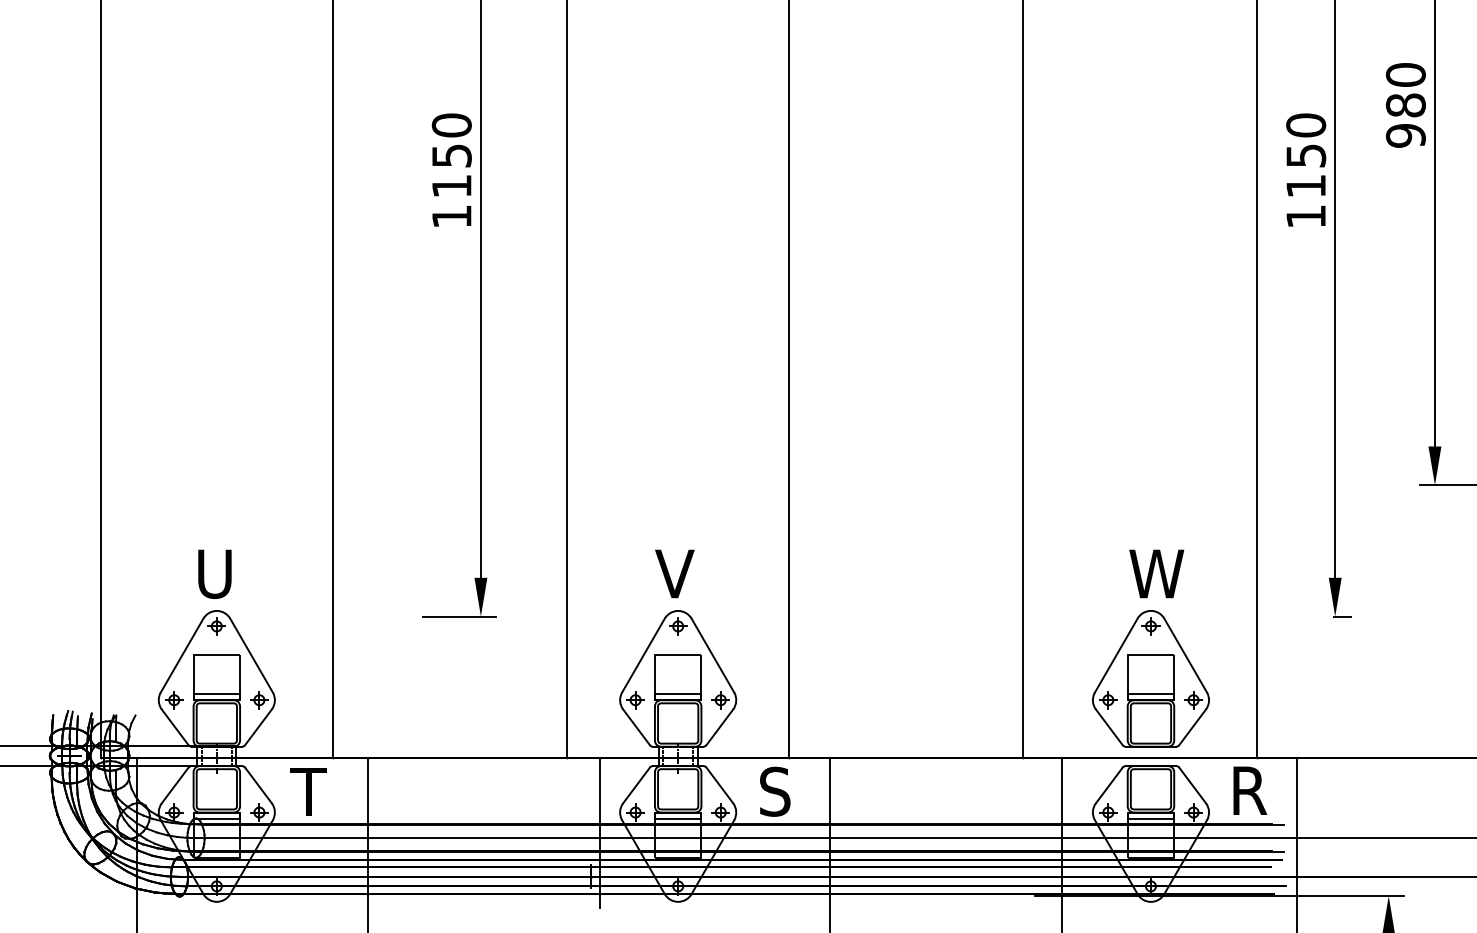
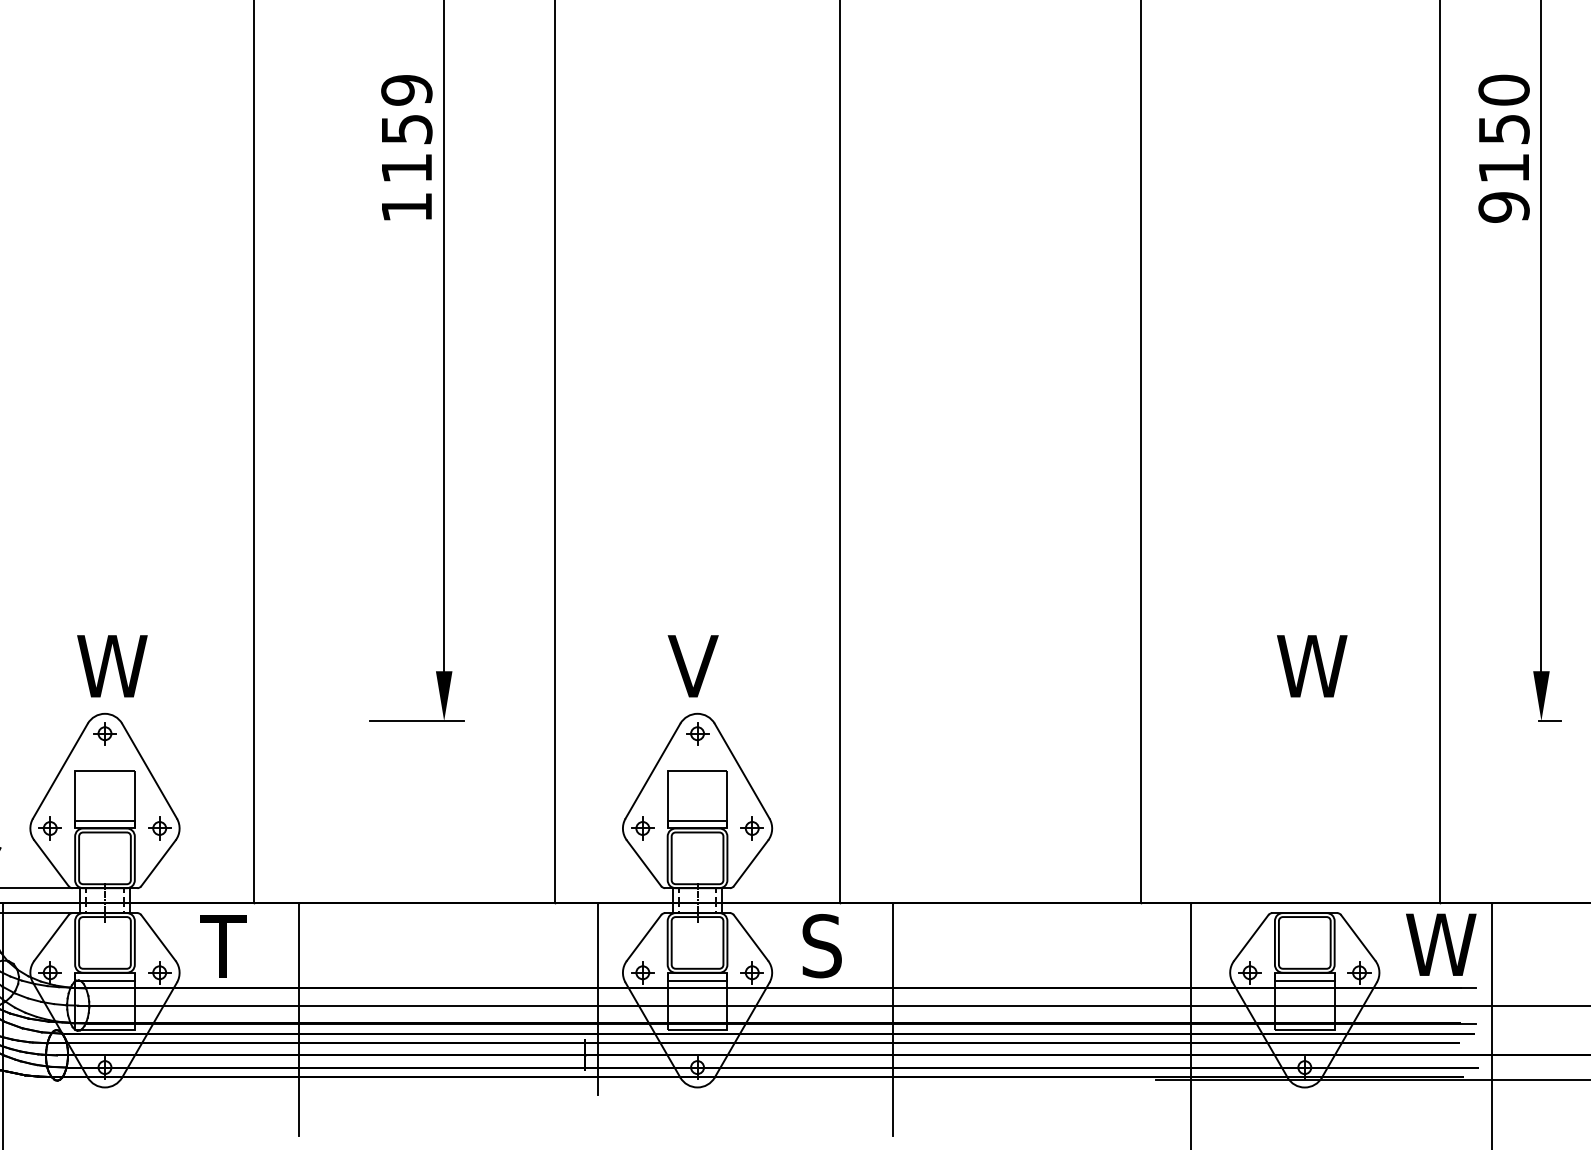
text: (451, 125) -> (406, 90), 1150 -> 1159
text: (1306, 216) -> (1504, 207), 1150 -> 9150
text: (222, 574) -> (112, 667), U -> W
part: (1150, 678) -> (1304, 800), removed
text: (1256, 790) -> (1440, 944), R -> W

